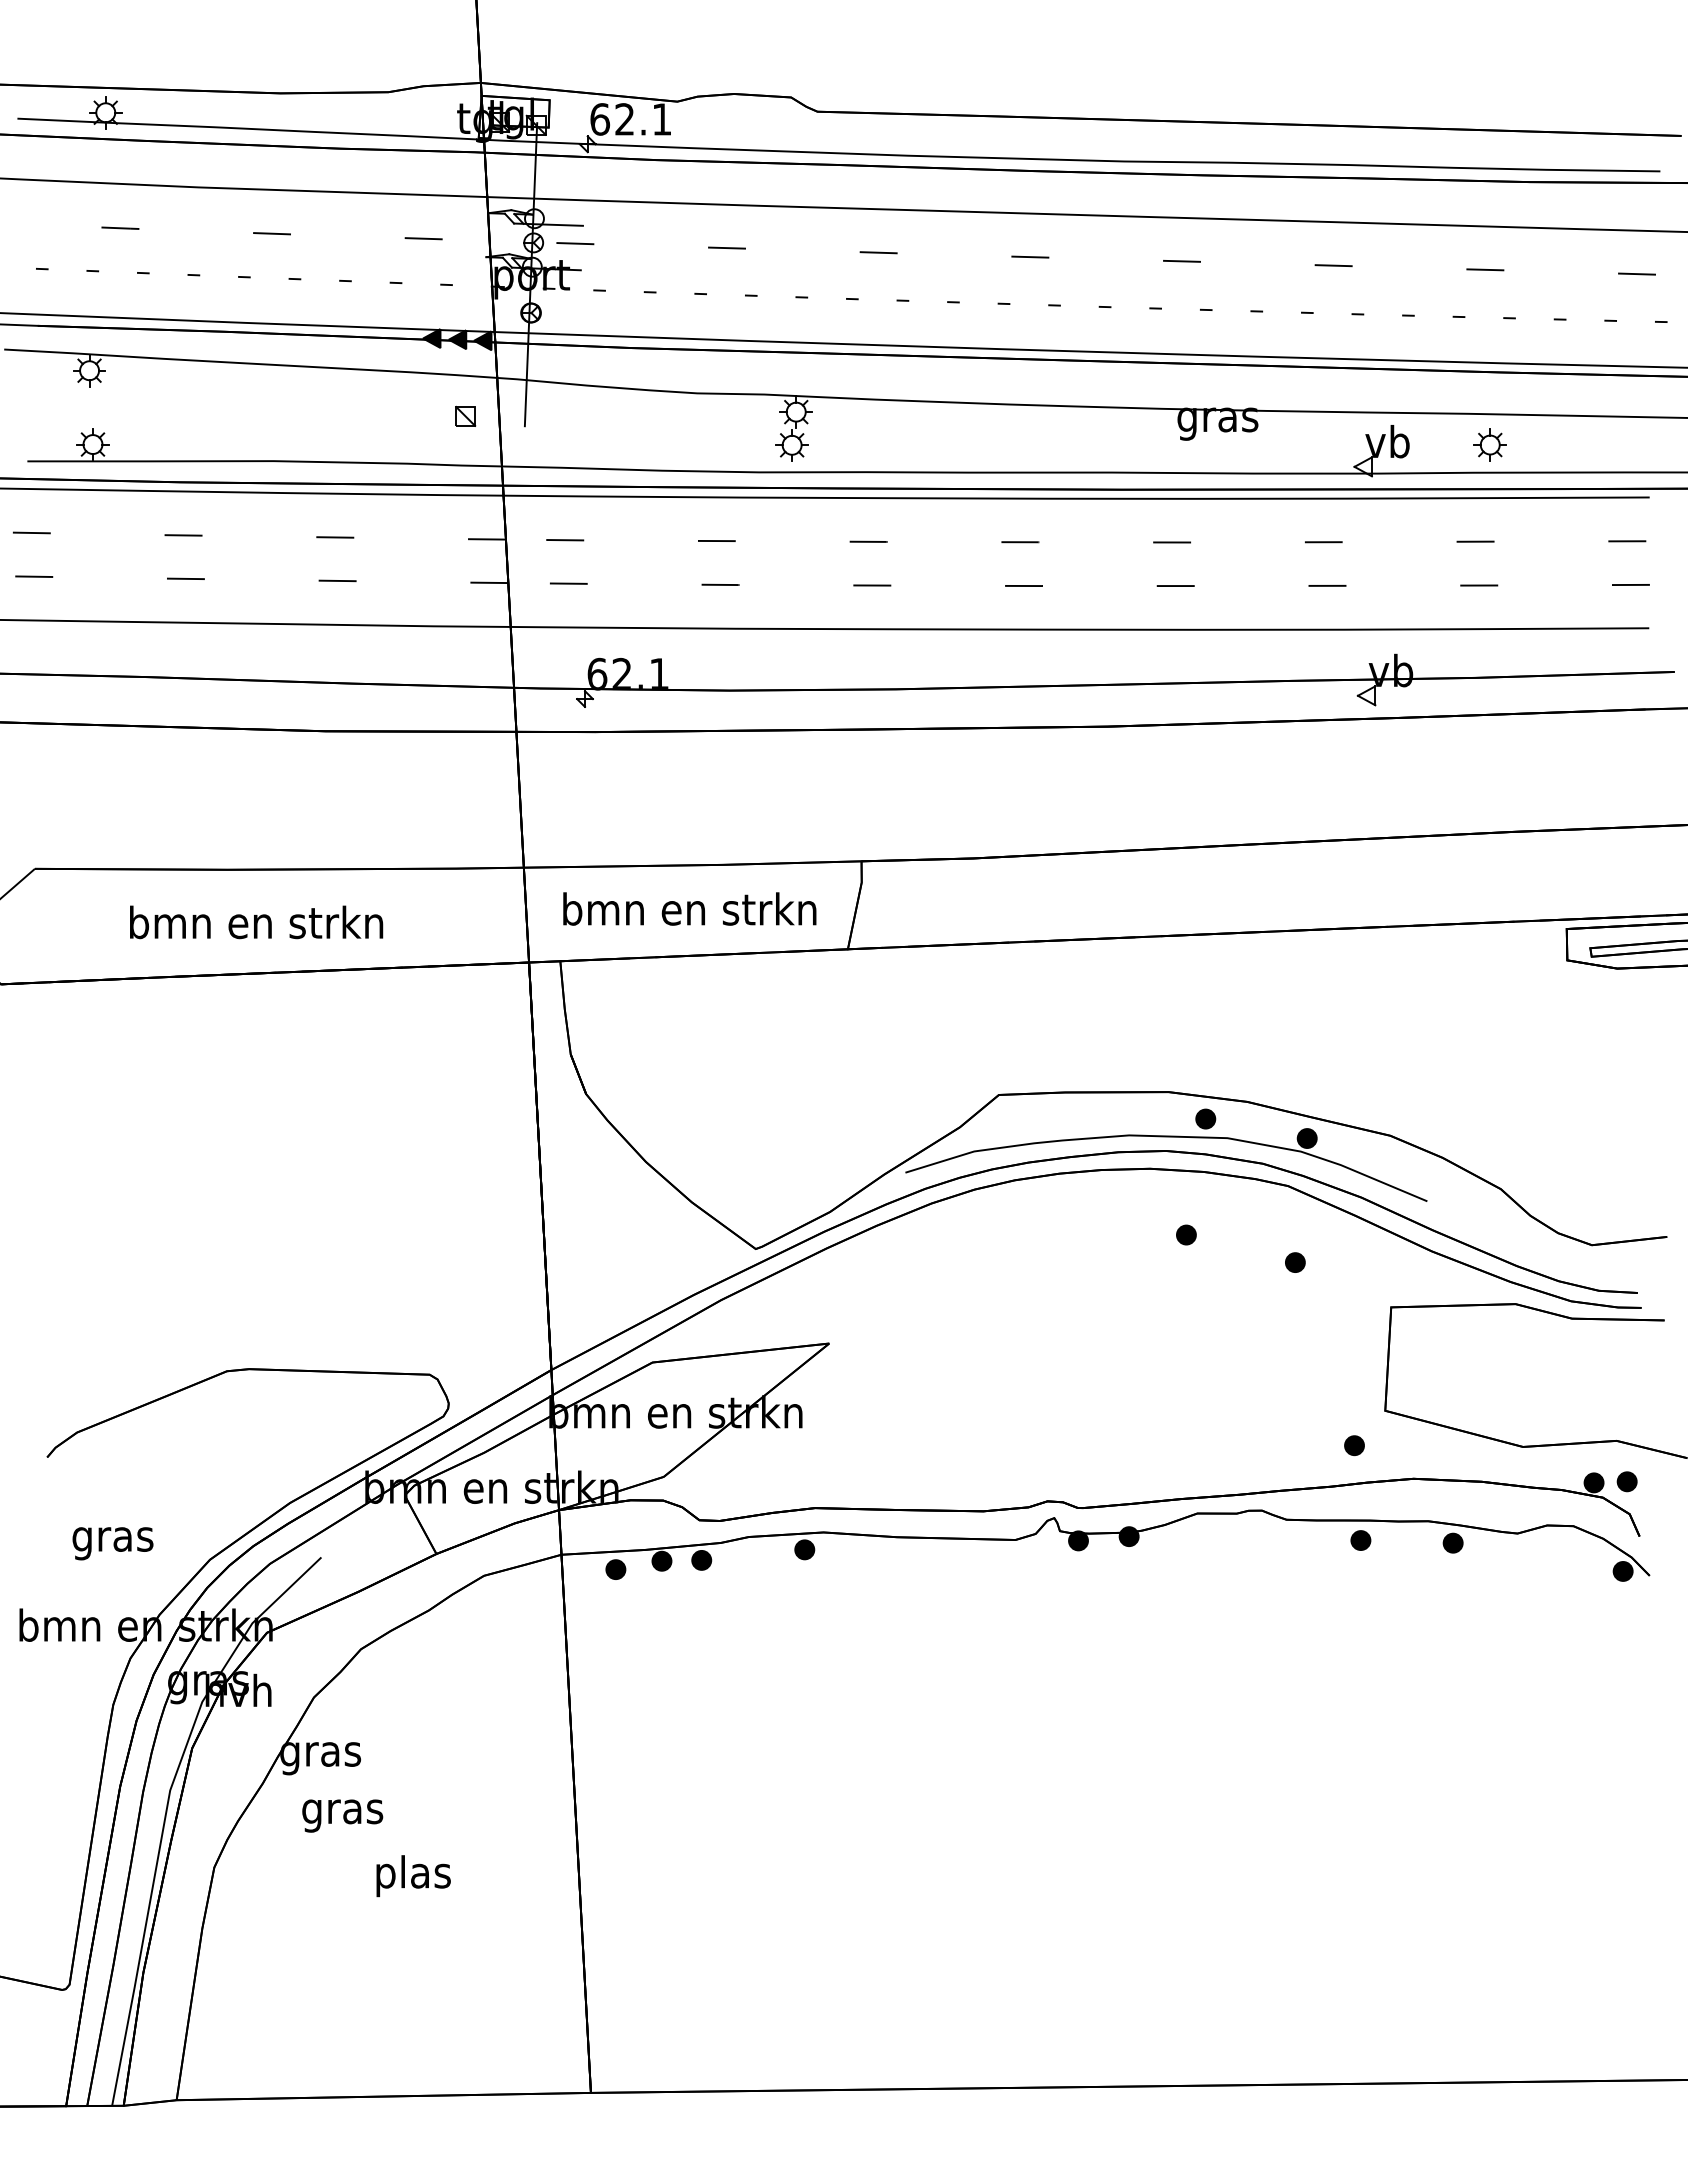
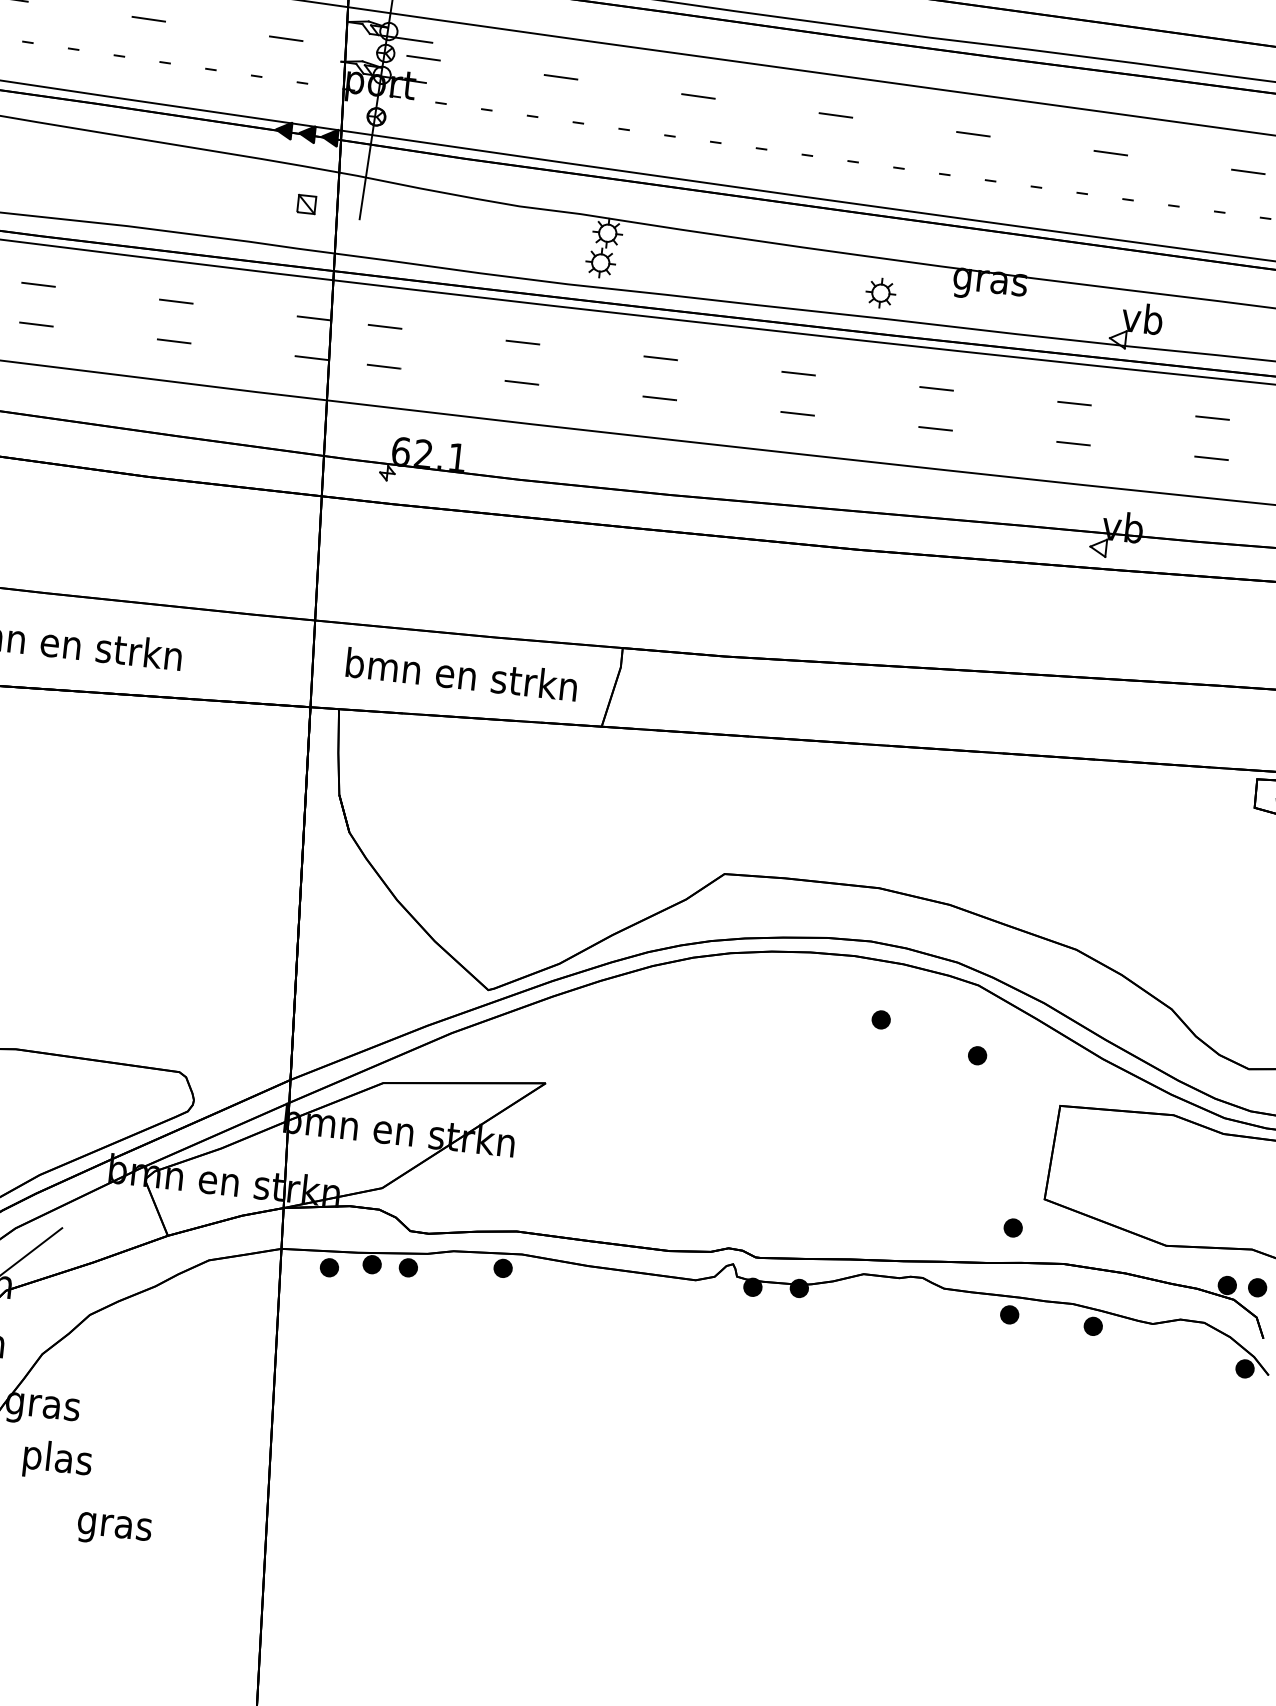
part: (1489, 444) -> (880, 292), moved
part: (1166, 1137) -> (872, 929), removed
text: (342, 1811) -> (57, 1460), gras -> plas
text: (412, 1876) -> (114, 1526), plas -> gras

